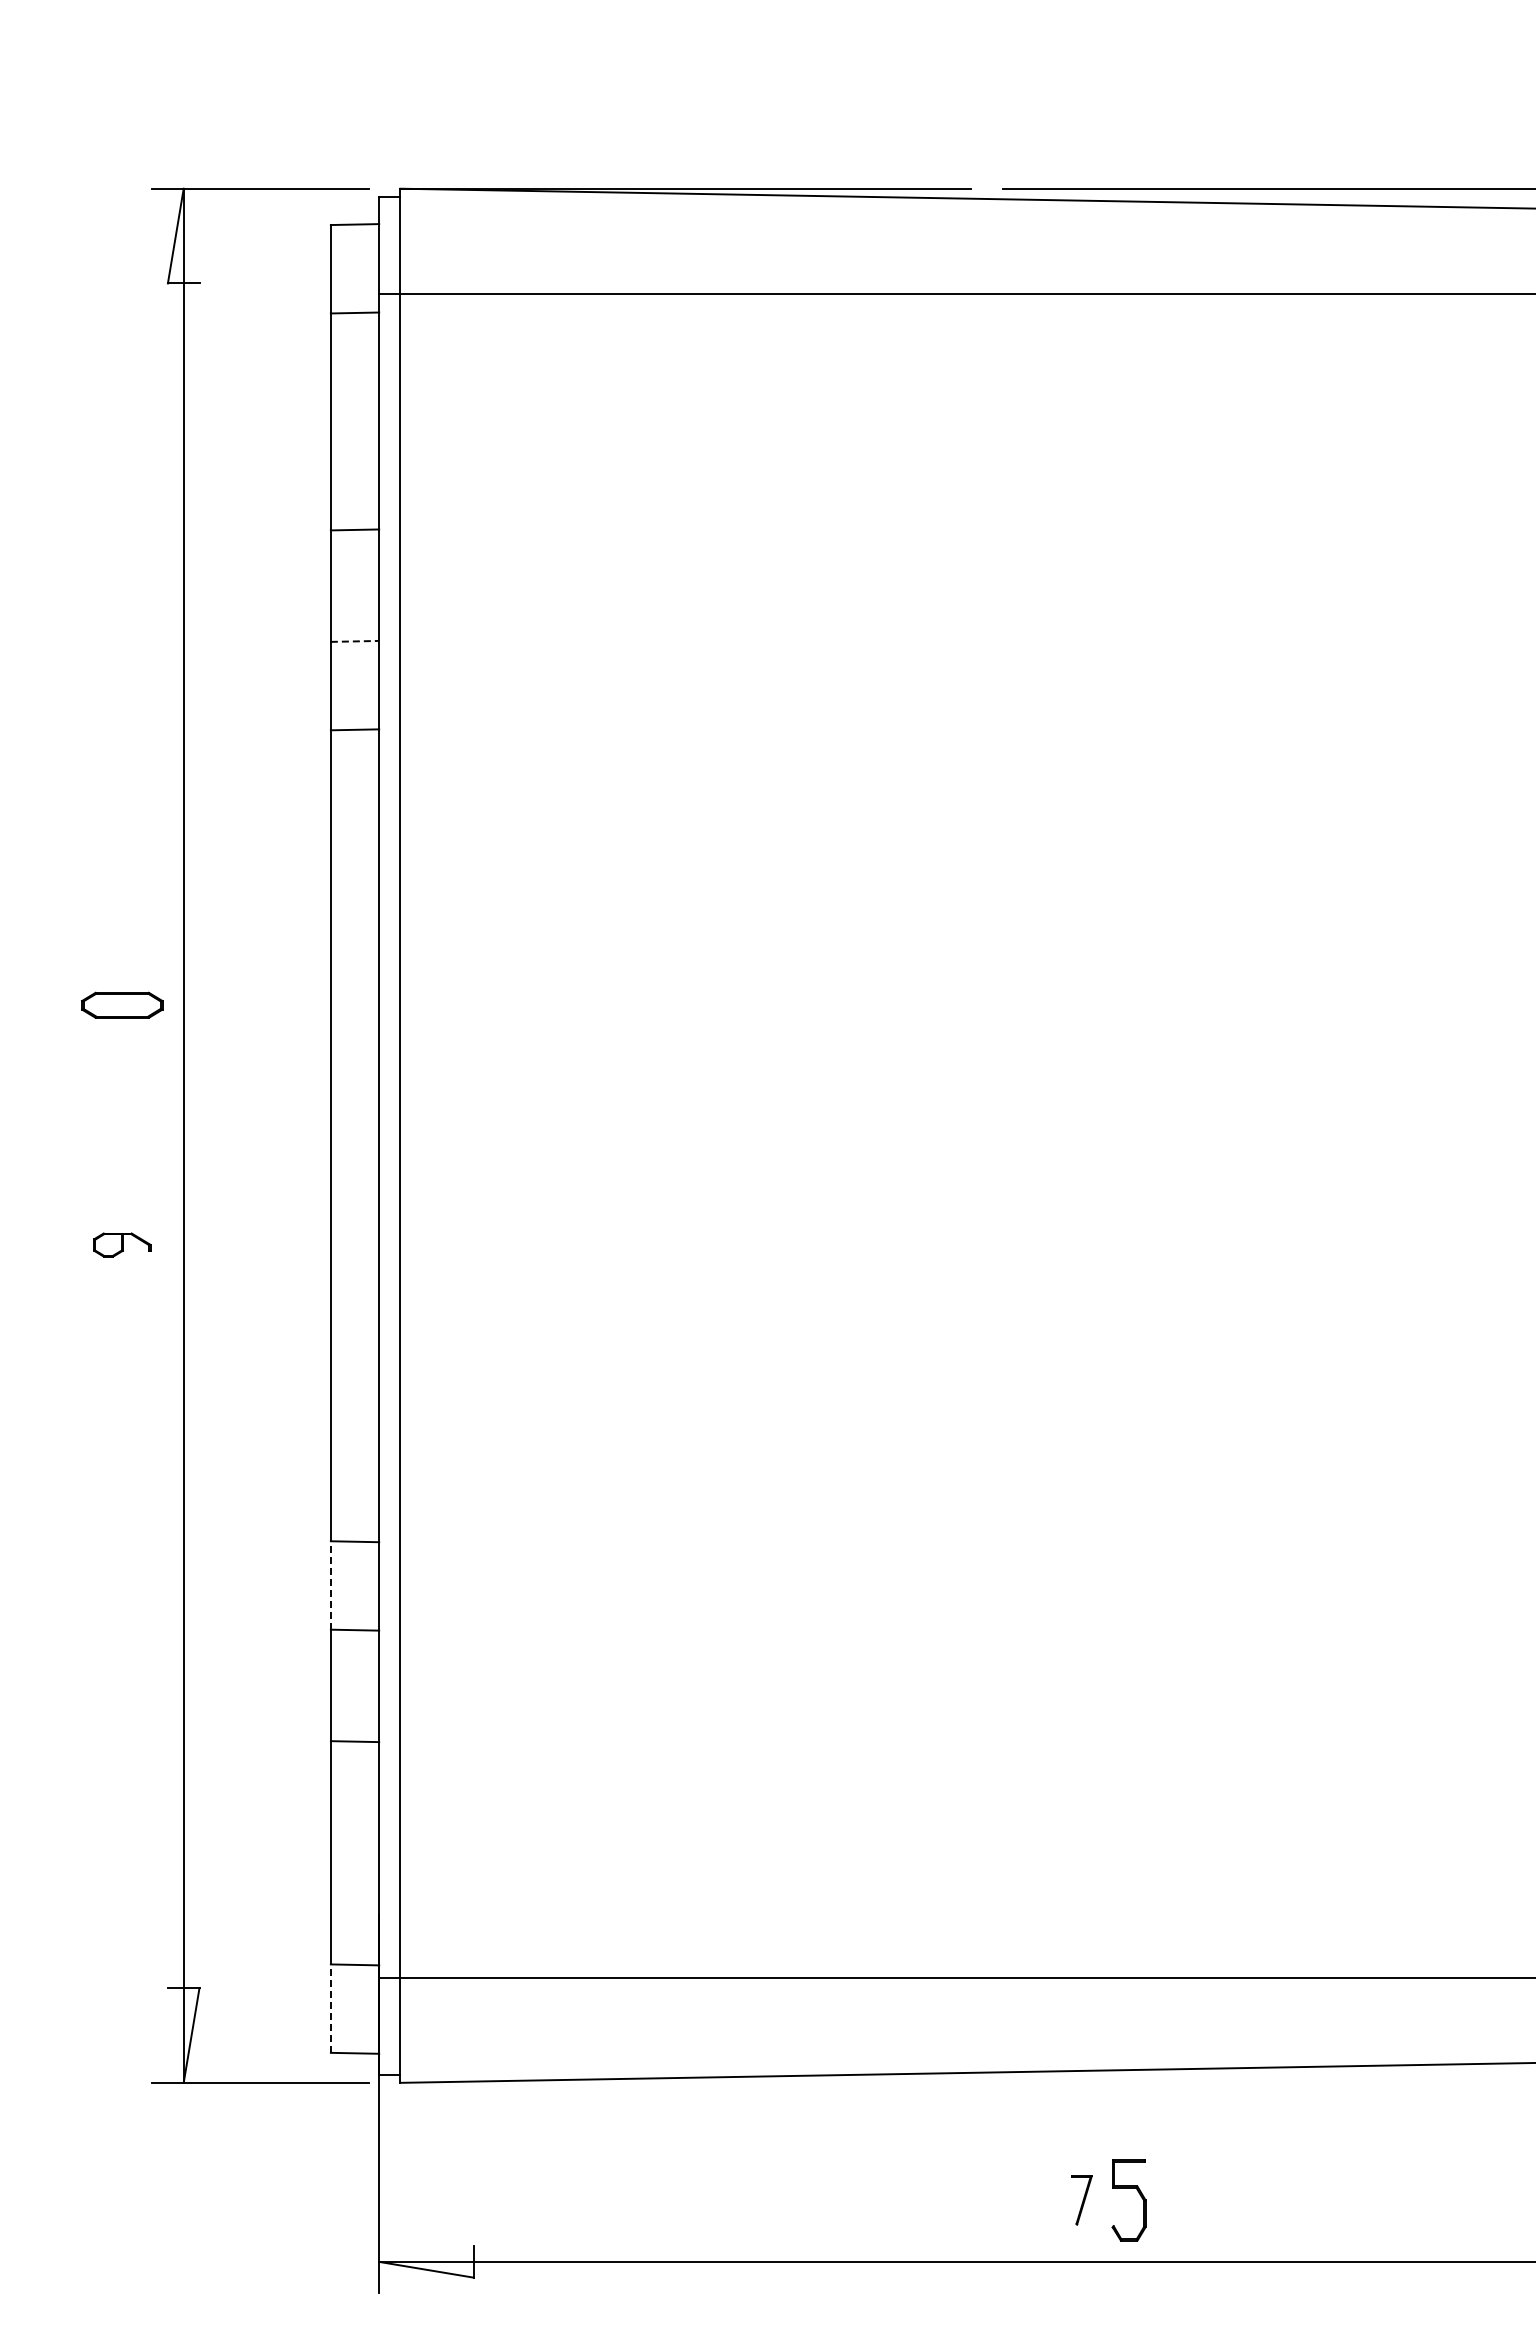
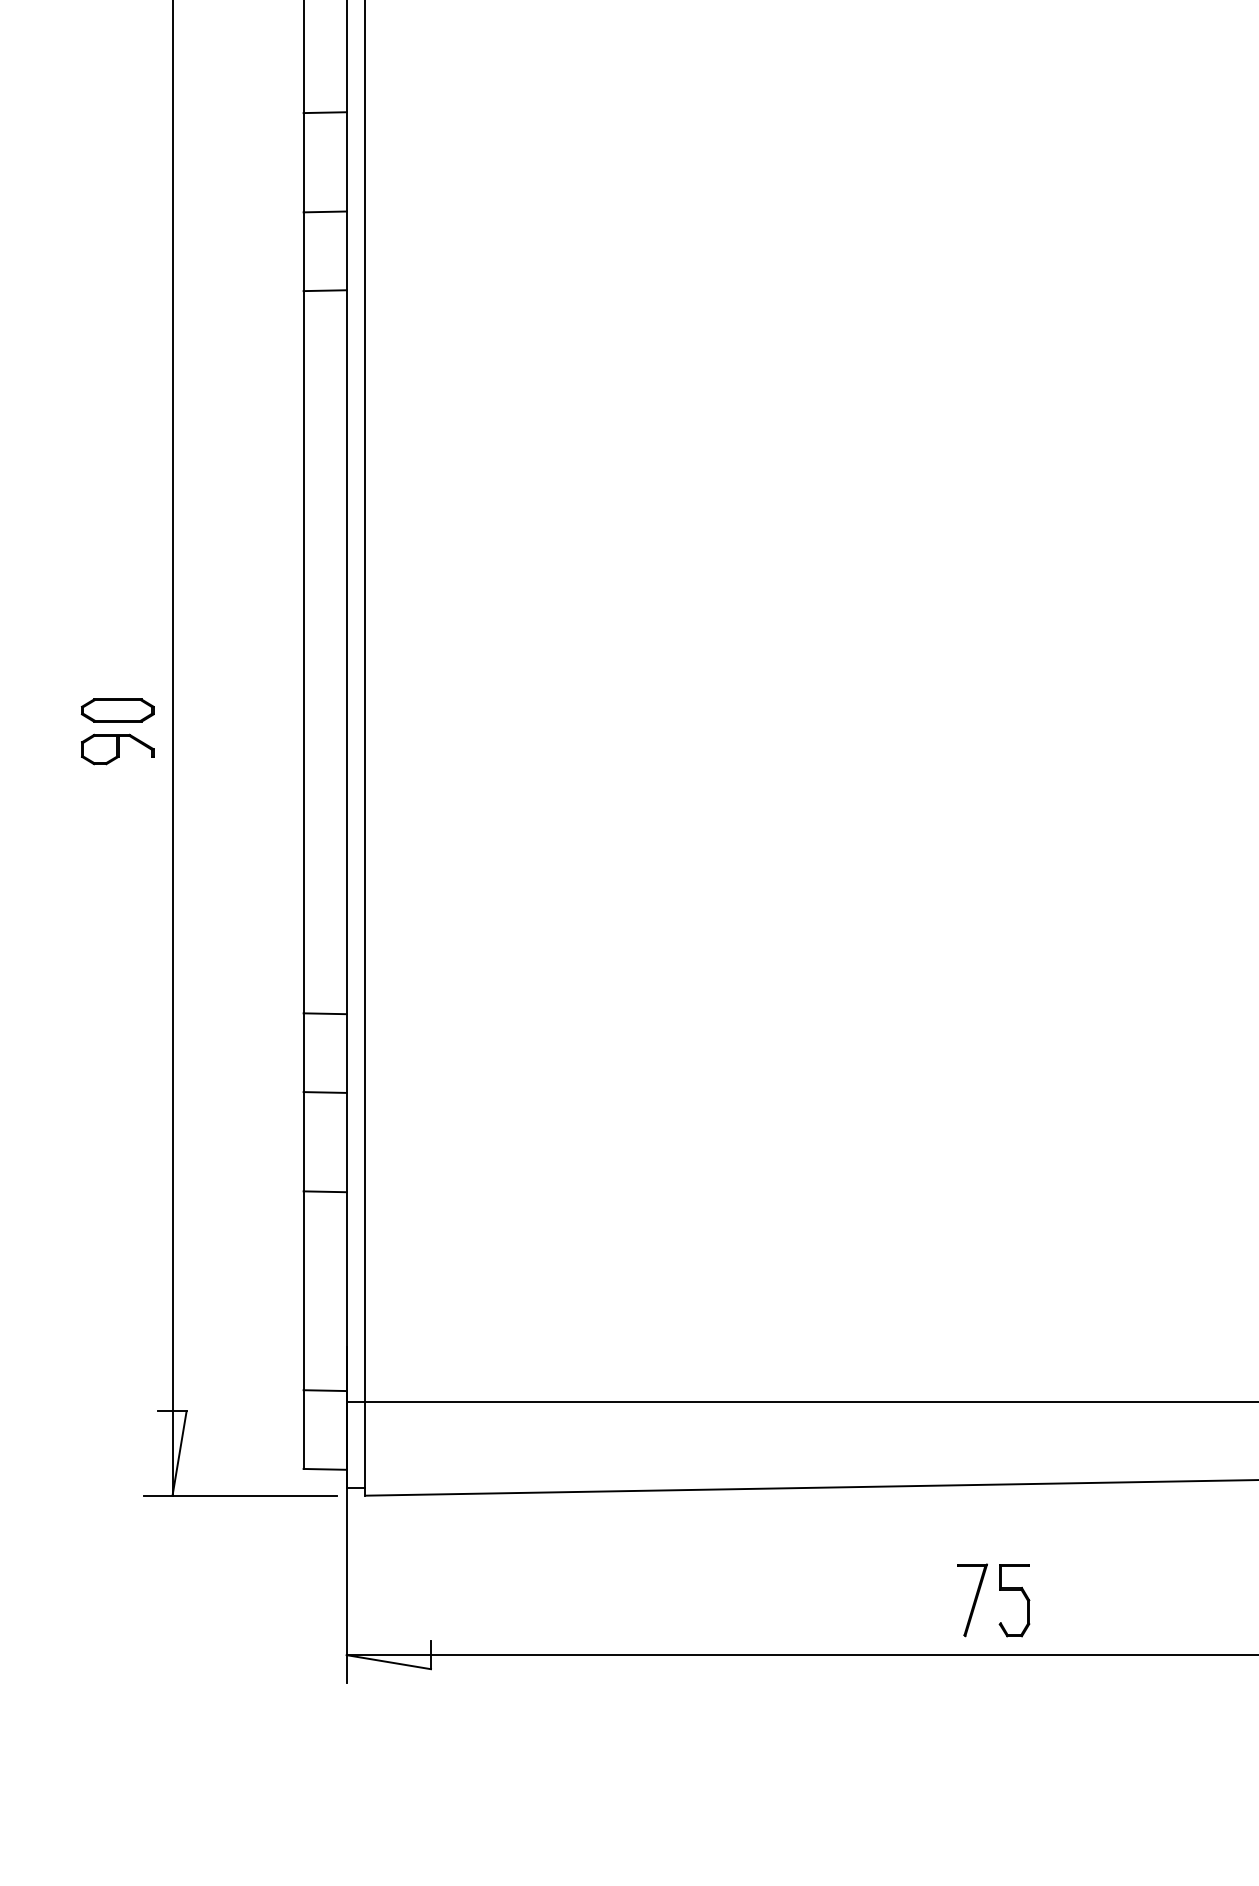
line: (355, 641) -> (325, 212), dashed -> solid
part: (122, 1004) -> (118, 709), moved
part: (122, 1244) -> (118, 749), size x1.43
line: (330, 1584) -> (303, 1051), dashed -> solid
line: (330, 2008) -> (303, 1429), dashed -> solid
part: (1081, 2200) -> (972, 1600), size x1.67

